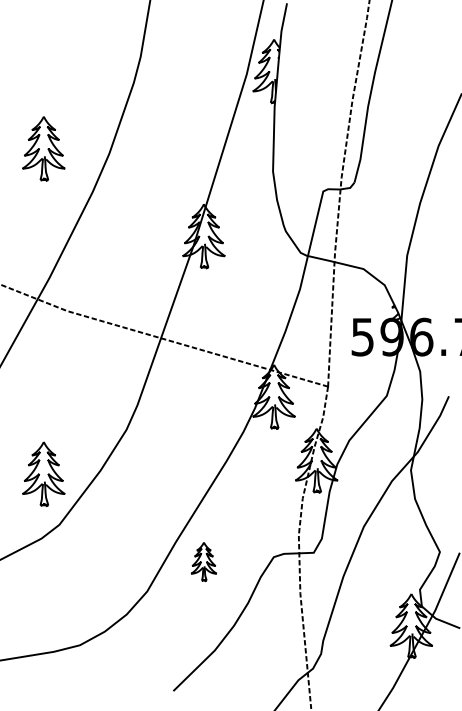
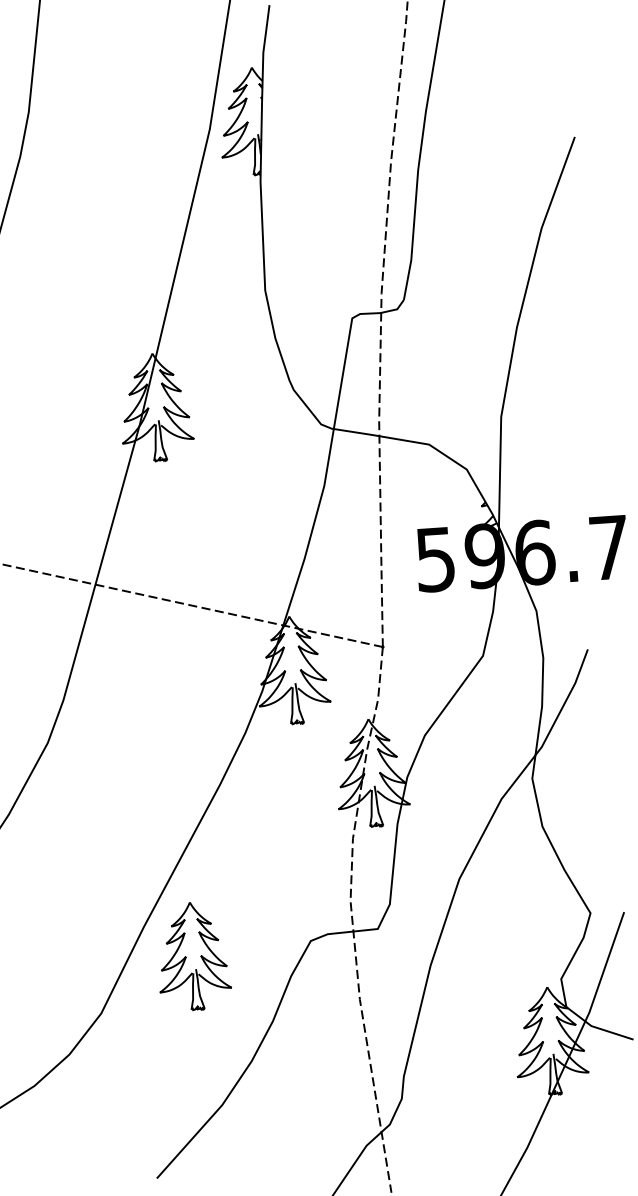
part: (203, 561) -> (192, 956), size x1.67

